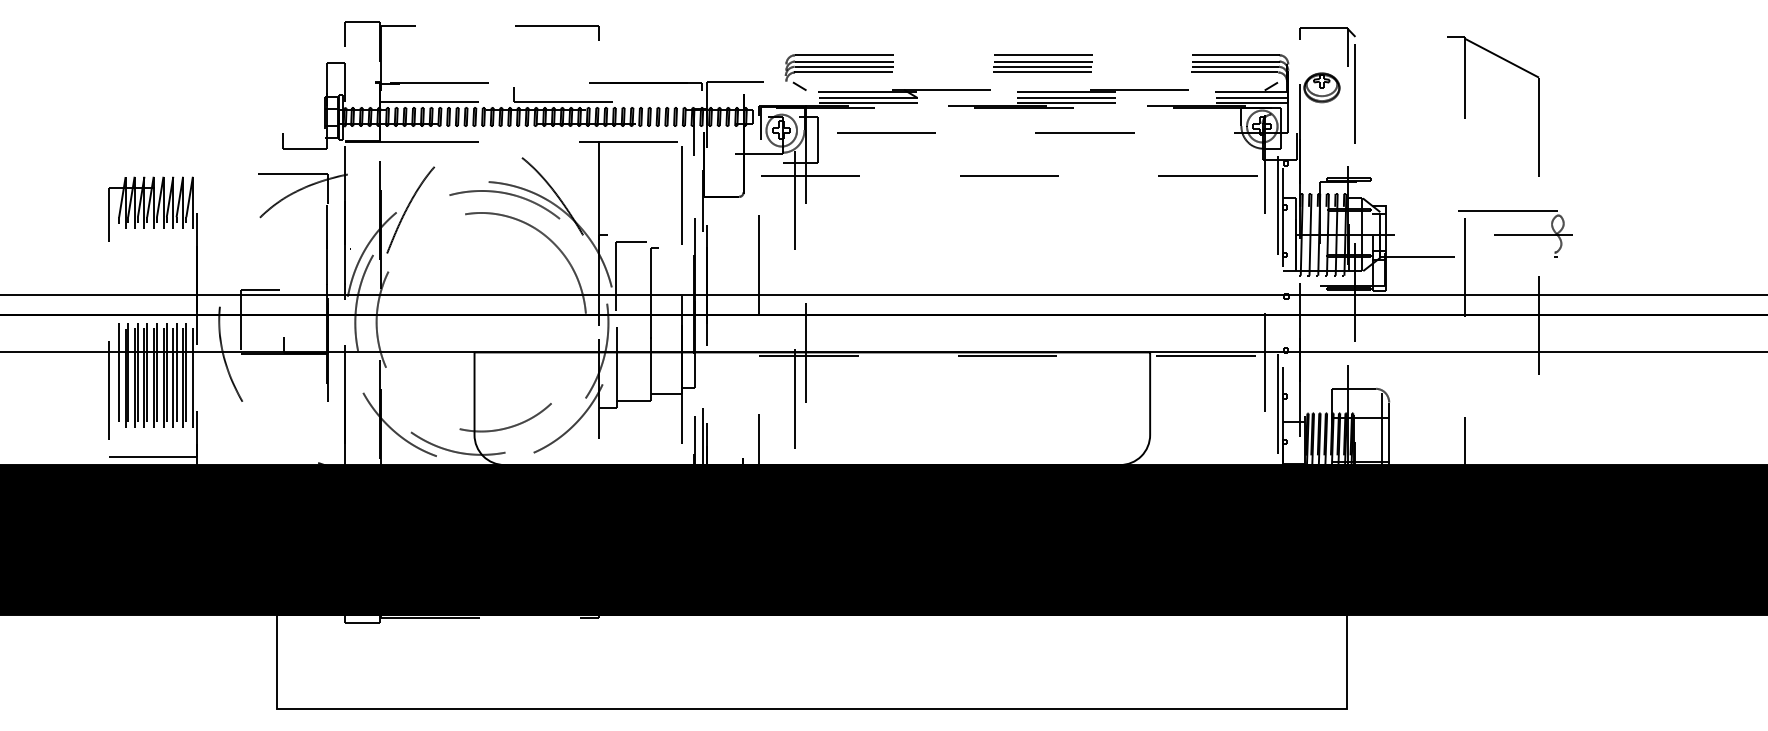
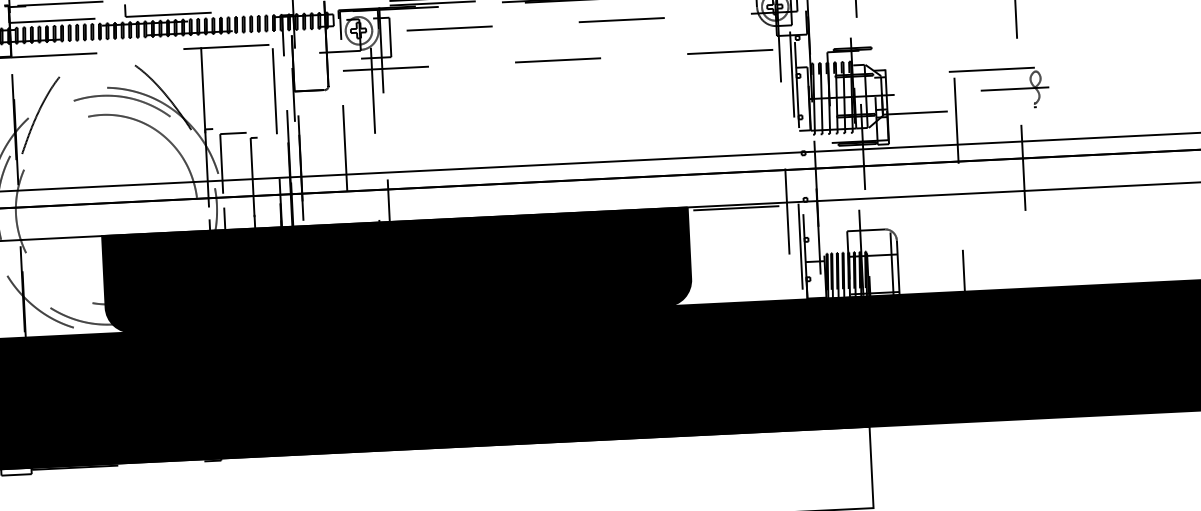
fill: (812, 408) -> (397, 270), added

